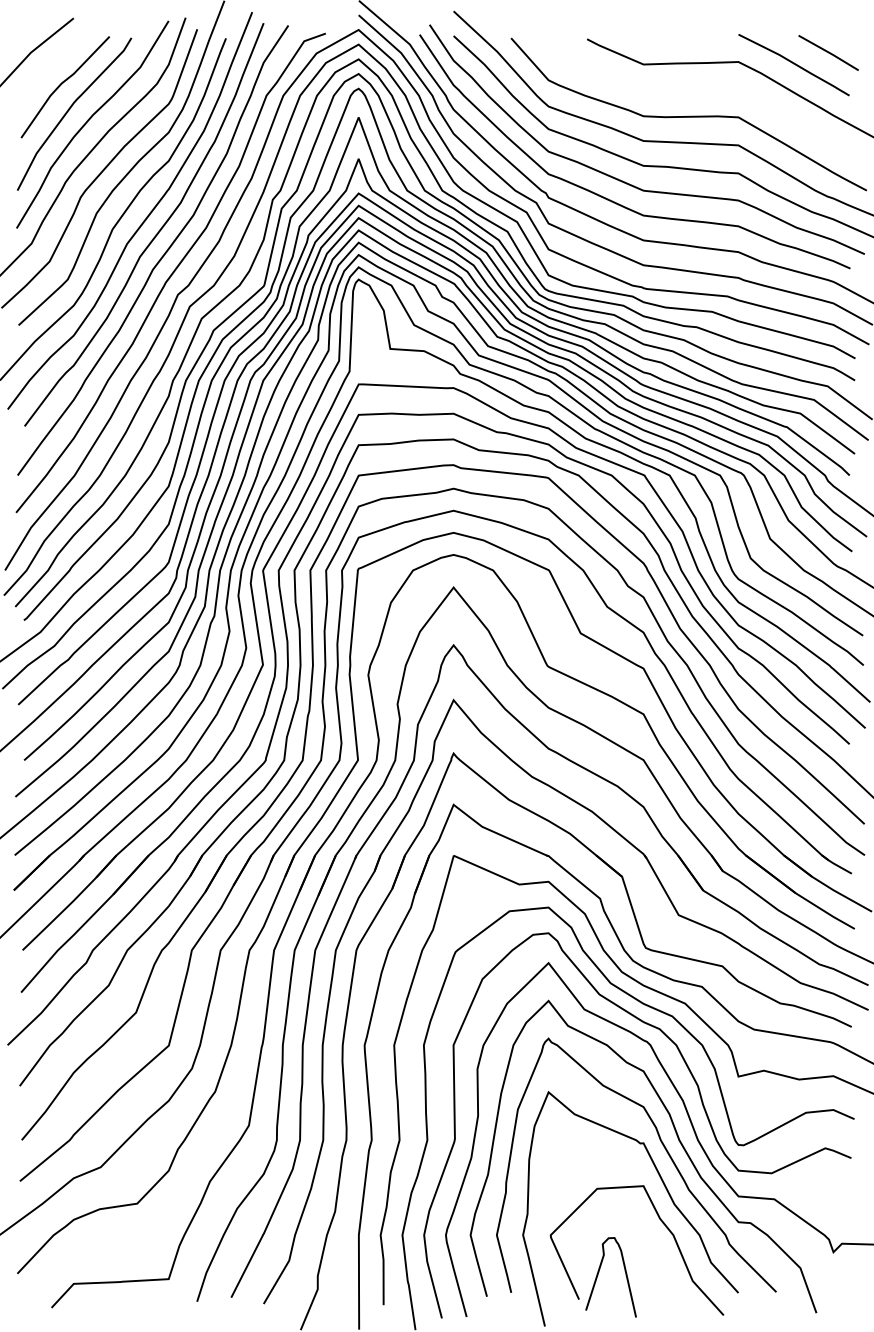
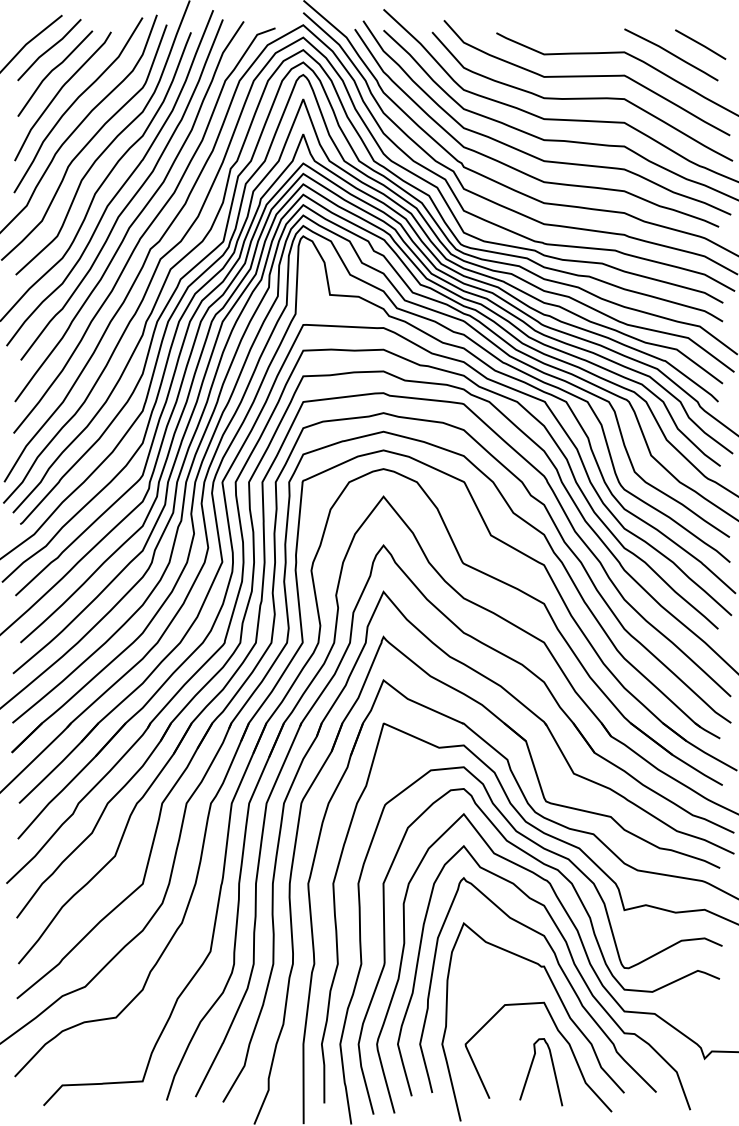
line: (58, 58) -> (49, 49), added
curve: (693, 91) -> (586, 77), added
curve: (599, 1272) -> (531, 1068), moved

